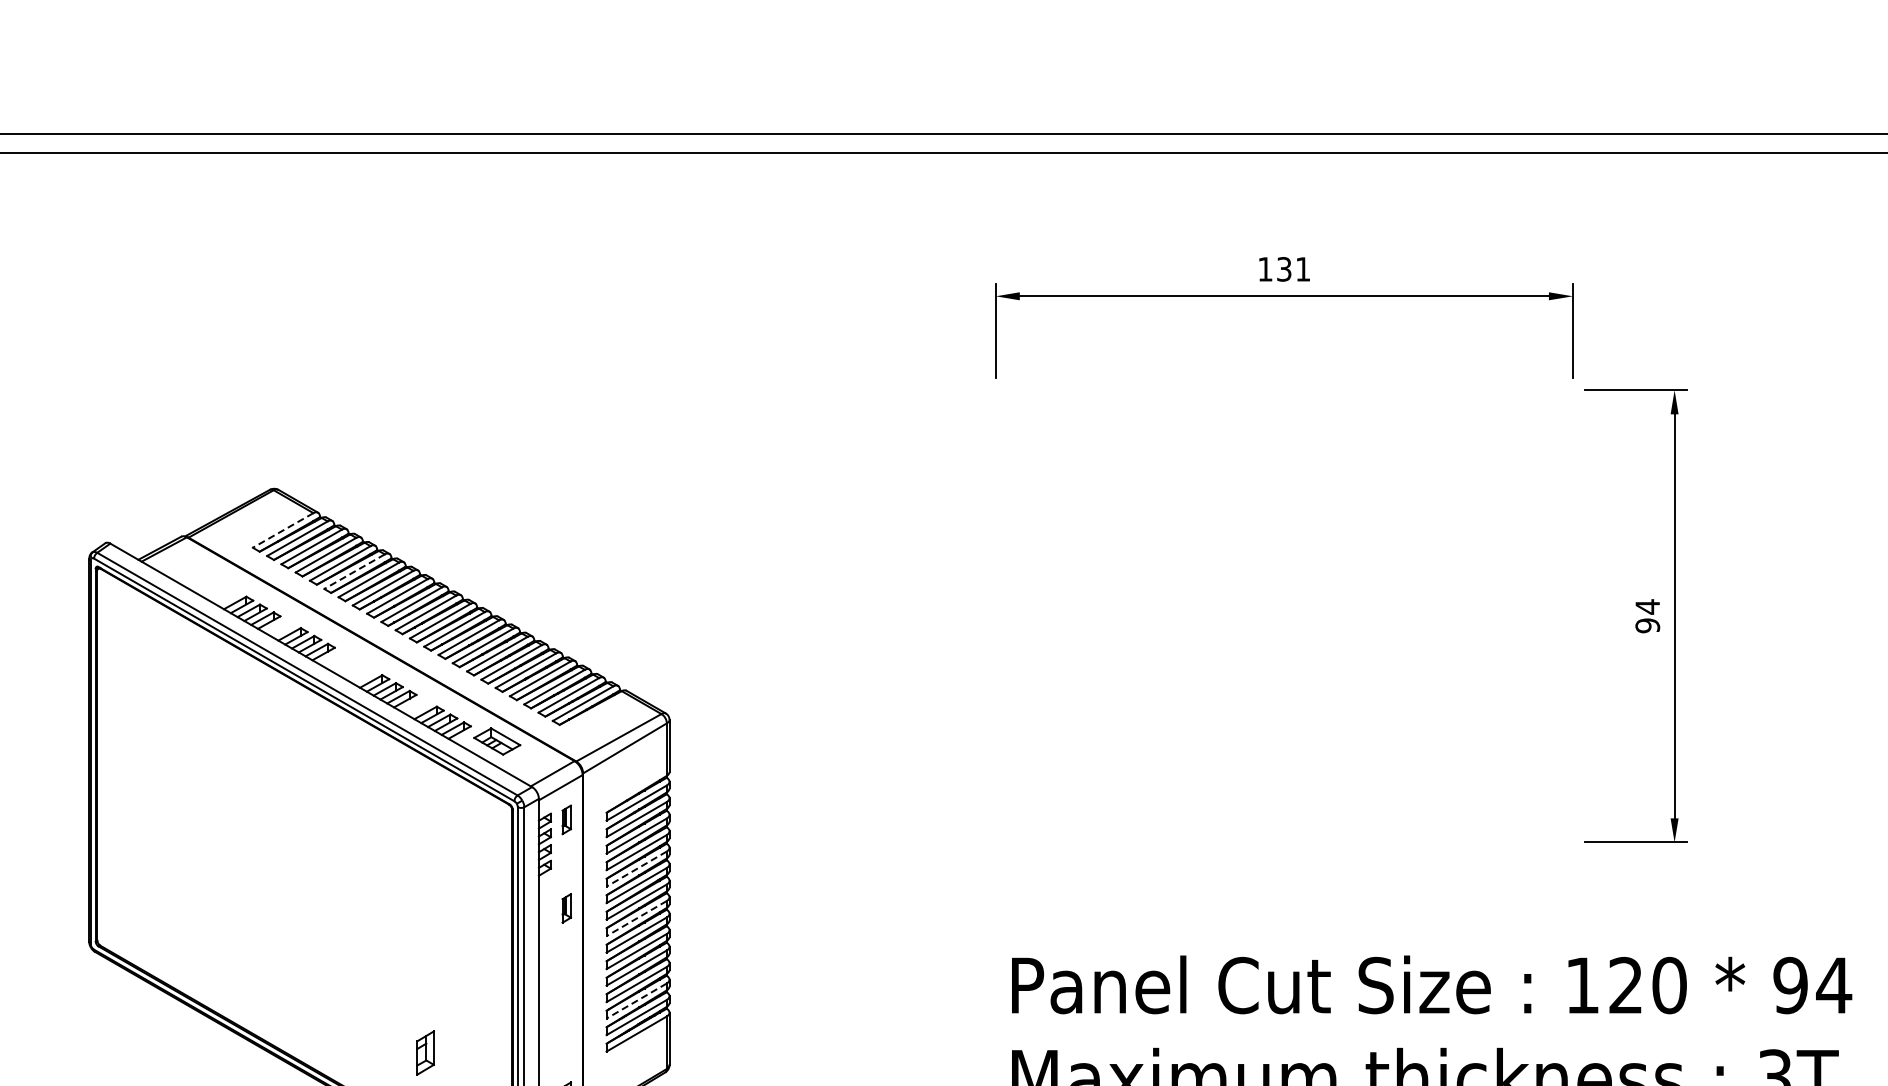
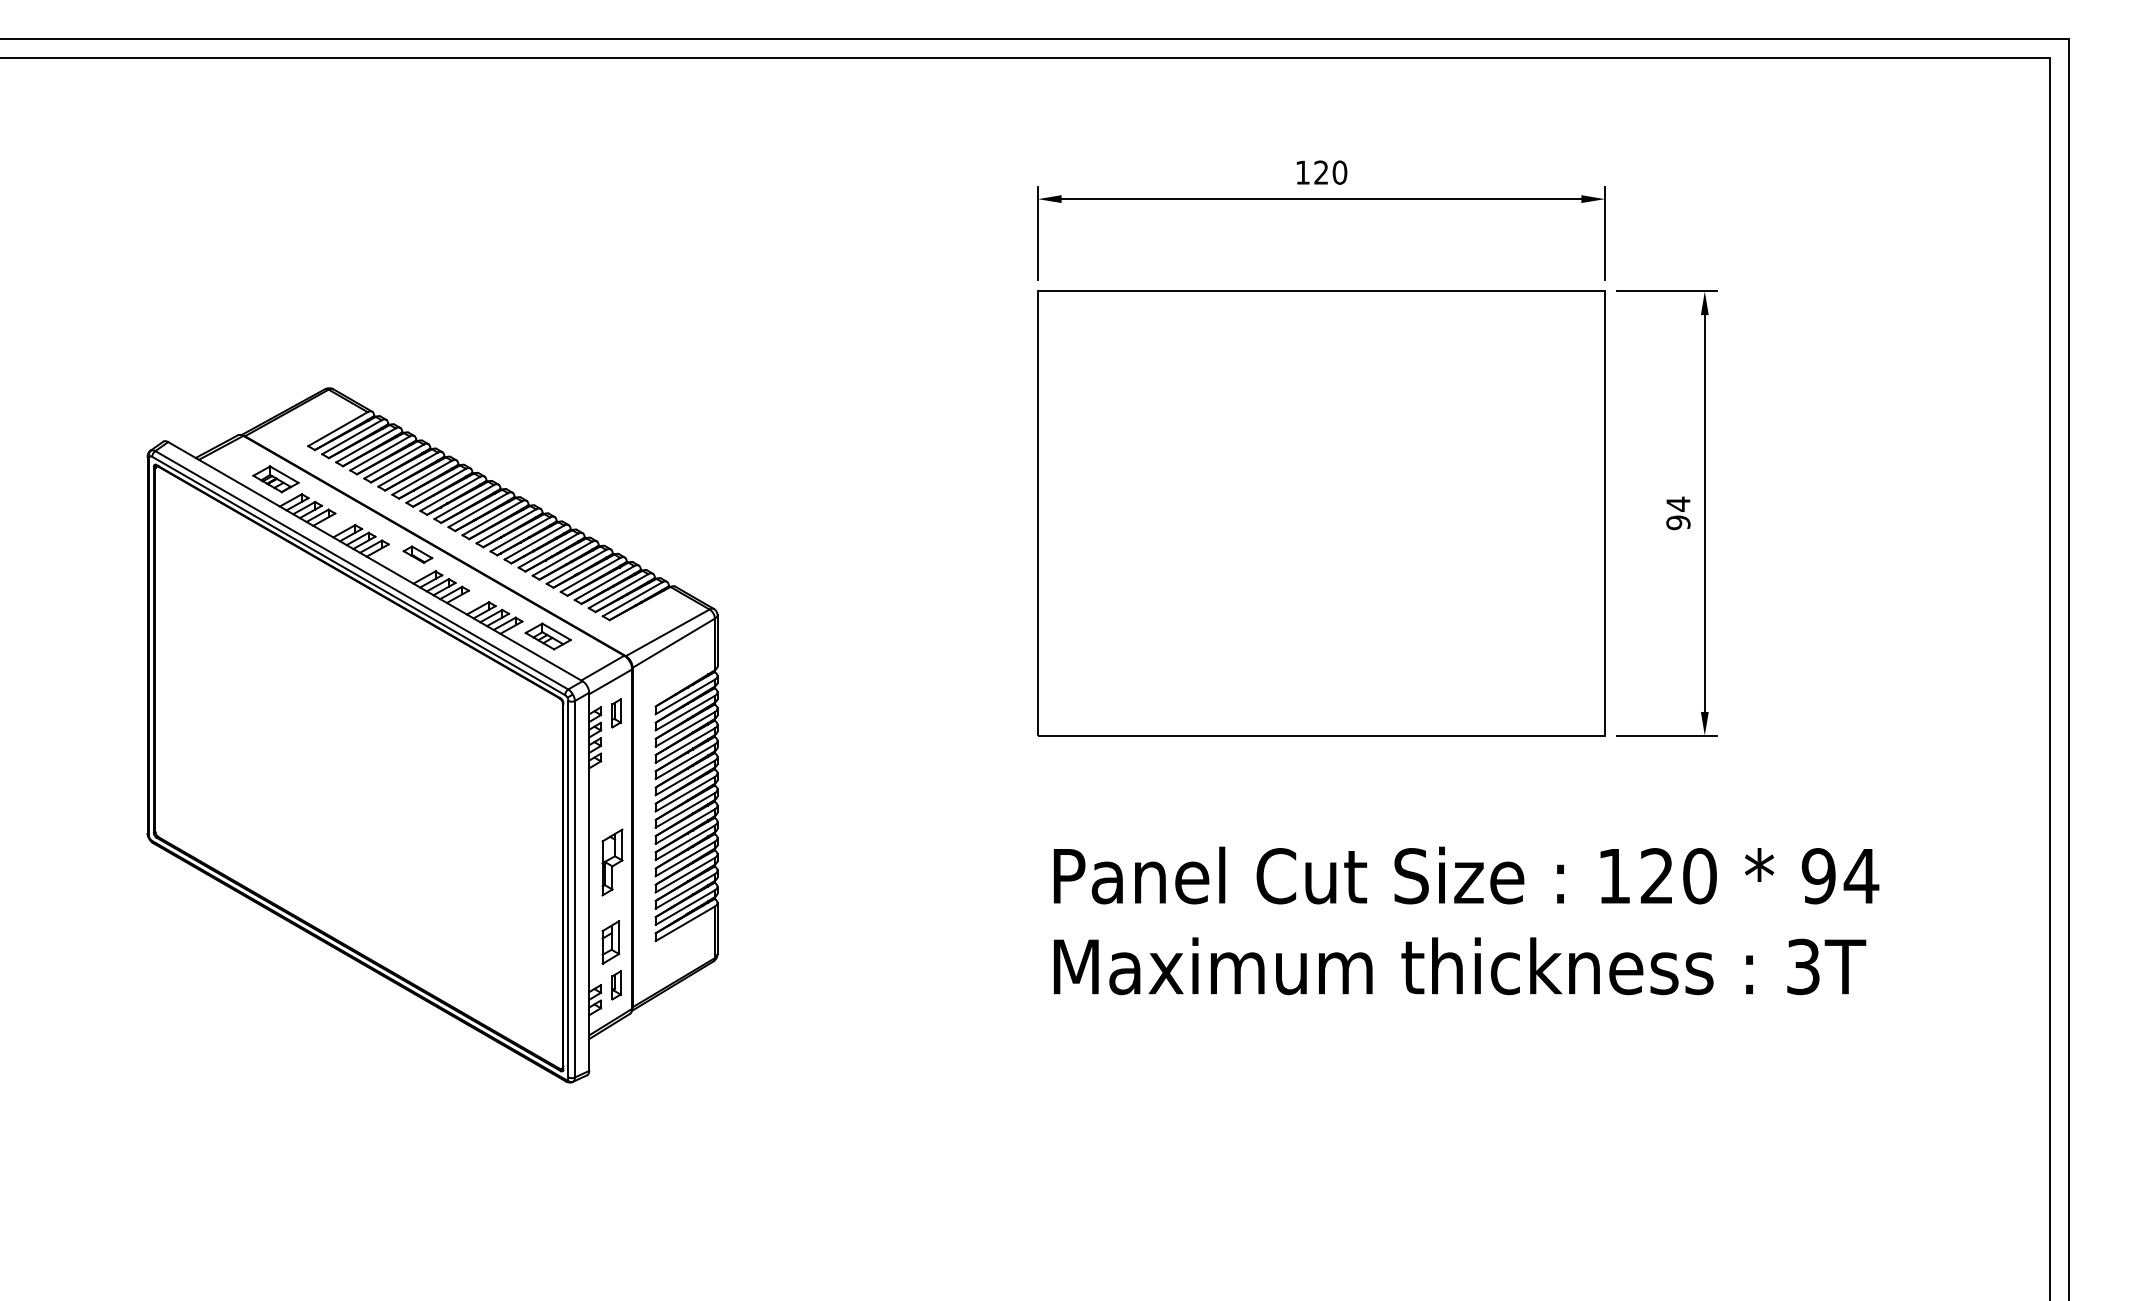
text: (1293, 269) -> (1330, 172), 131 -> 120
line: (282, 530) -> (337, 429), dashed -> solid
line: (353, 571) -> (407, 469), dashed -> solid
part: (219, 581) -> (275, 479), added
part: (1284, 616) -> (1321, 513), added
part: (364, 658) -> (417, 554), added
line: (635, 869) -> (684, 762), dashed -> solid
part: (566, 908) -> (616, 800), removed
line: (635, 918) -> (684, 810), dashed -> solid
part: (562, 971) -> (612, 862), added
line: (635, 1001) -> (684, 891), dashed -> solid
part: (425, 1053) -> (610, 942), moved

